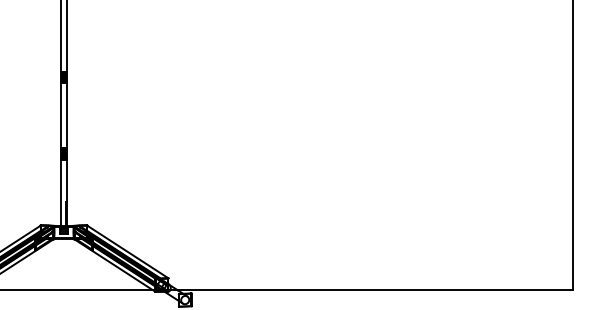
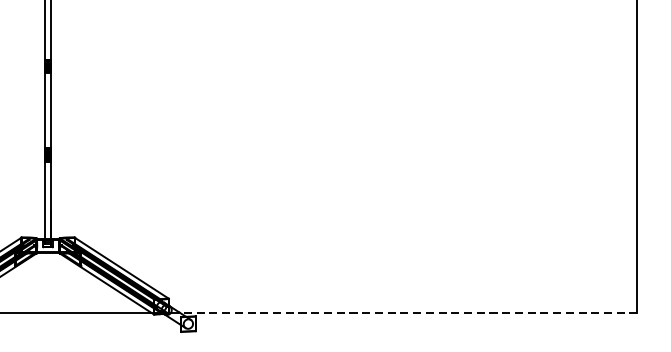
line: (372, 290) -> (405, 312), solid -> dashed

